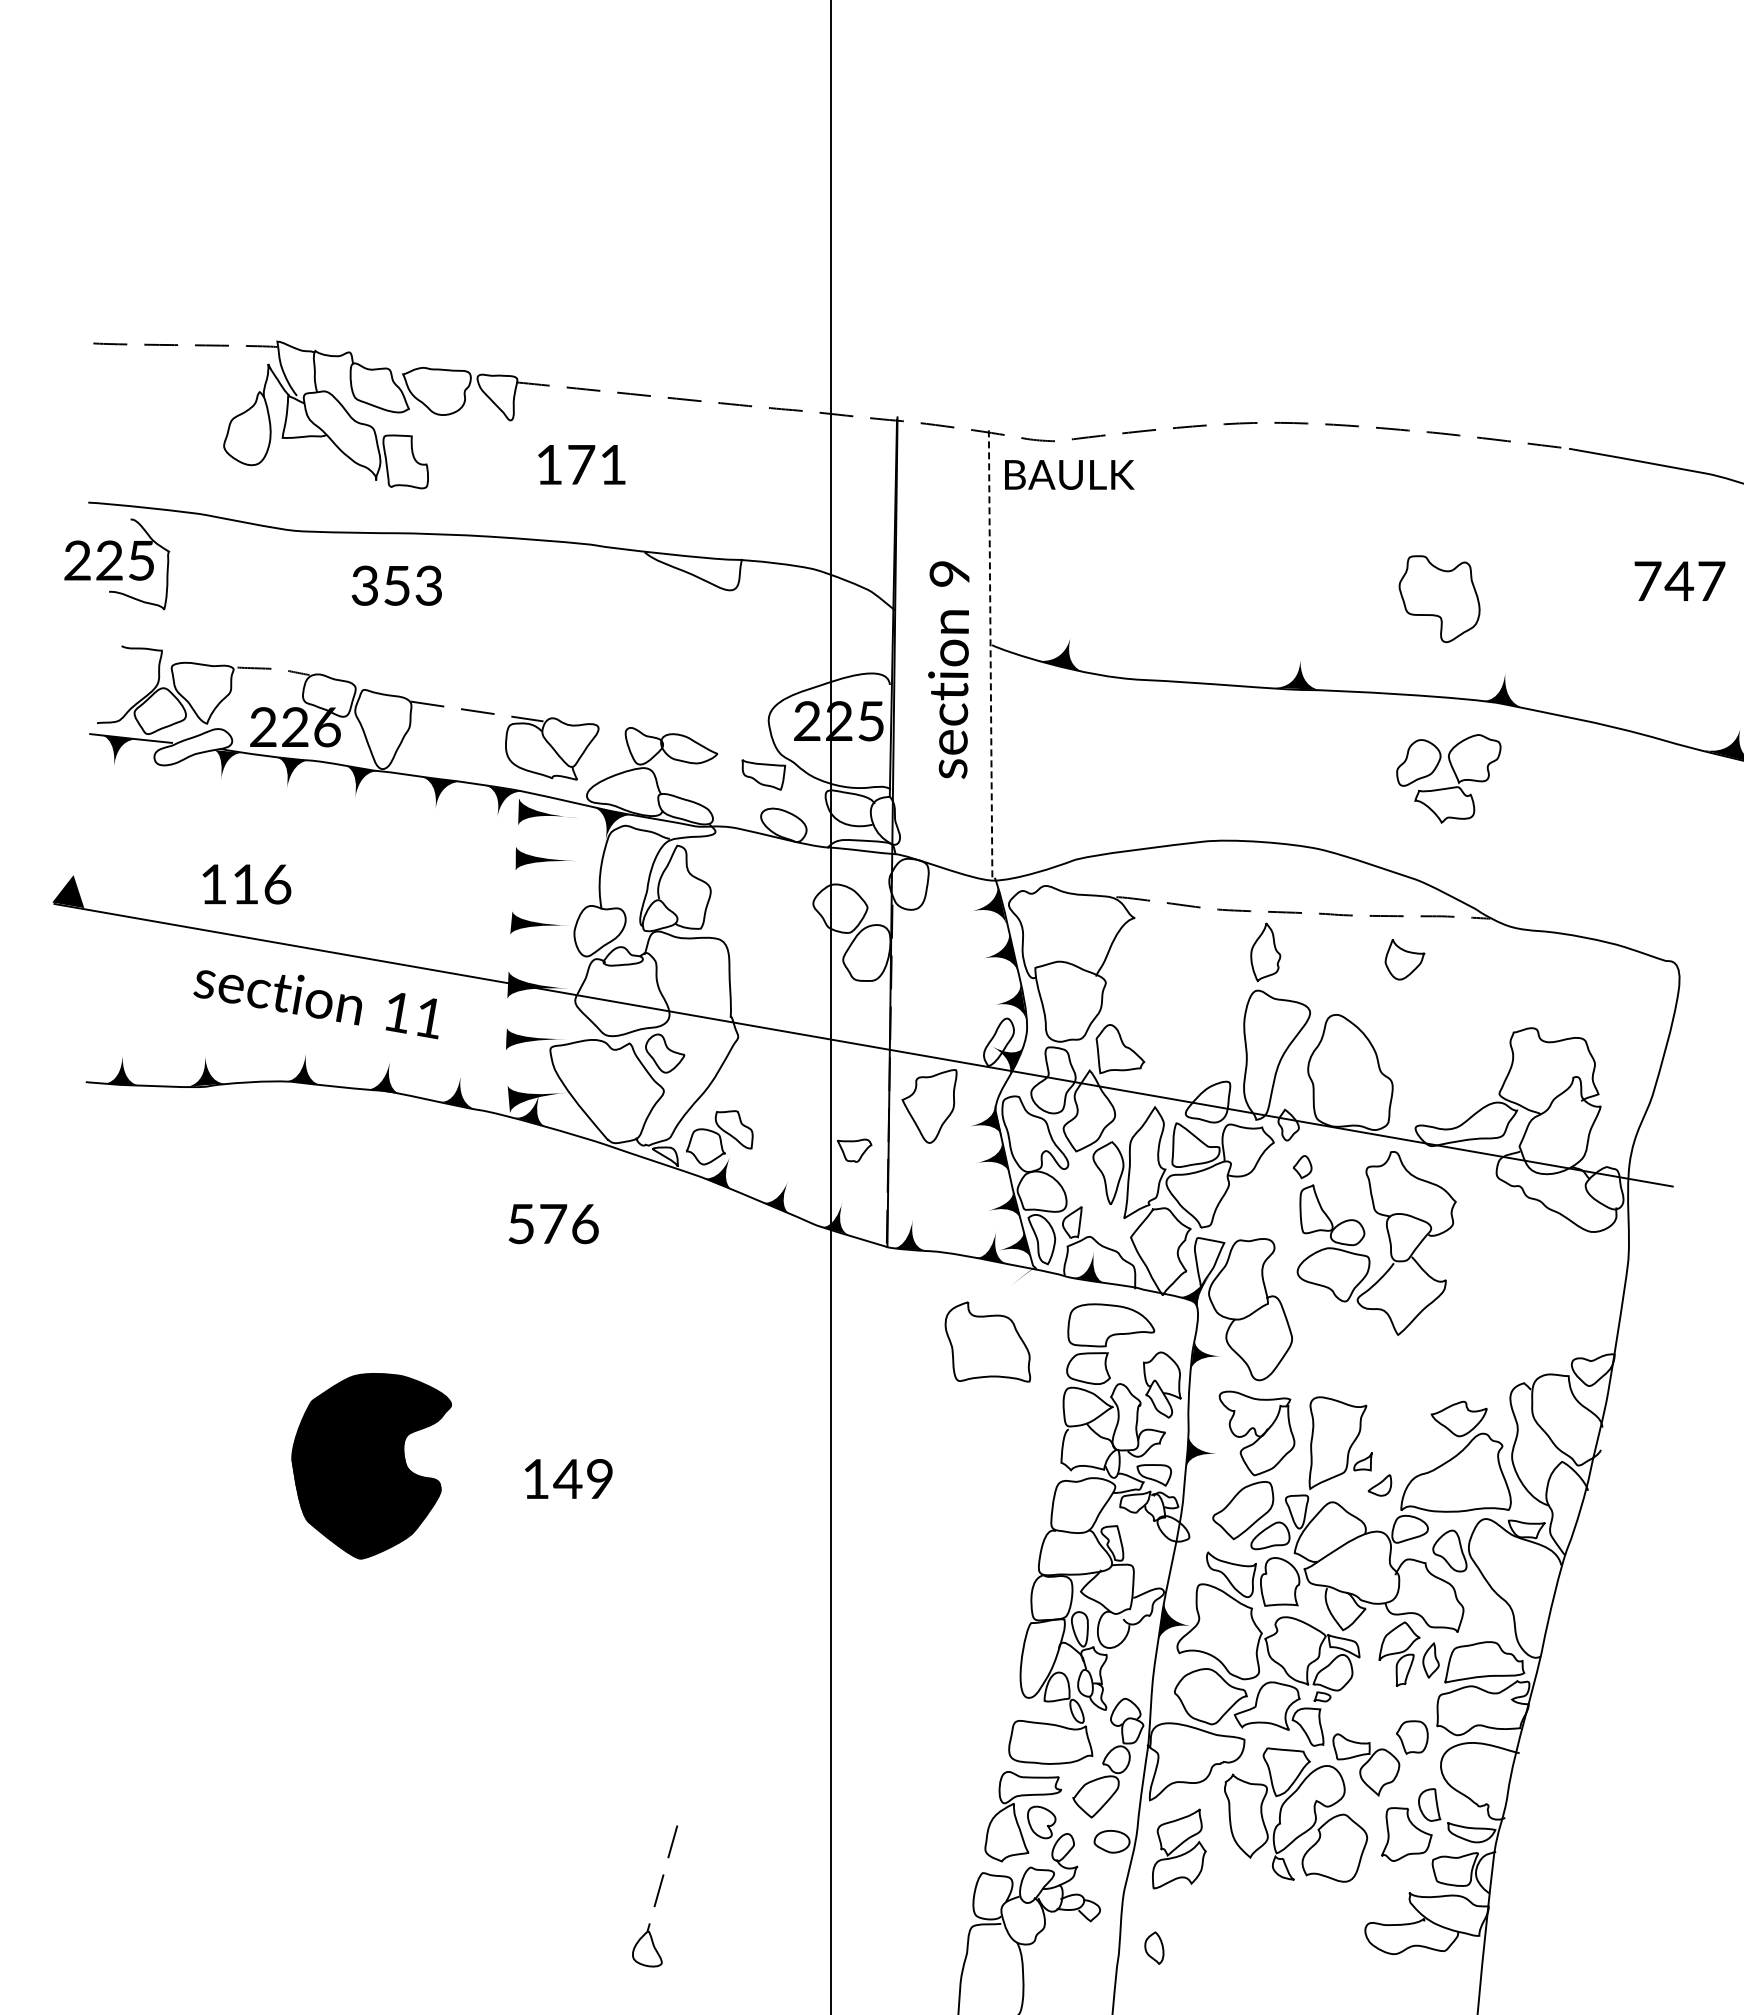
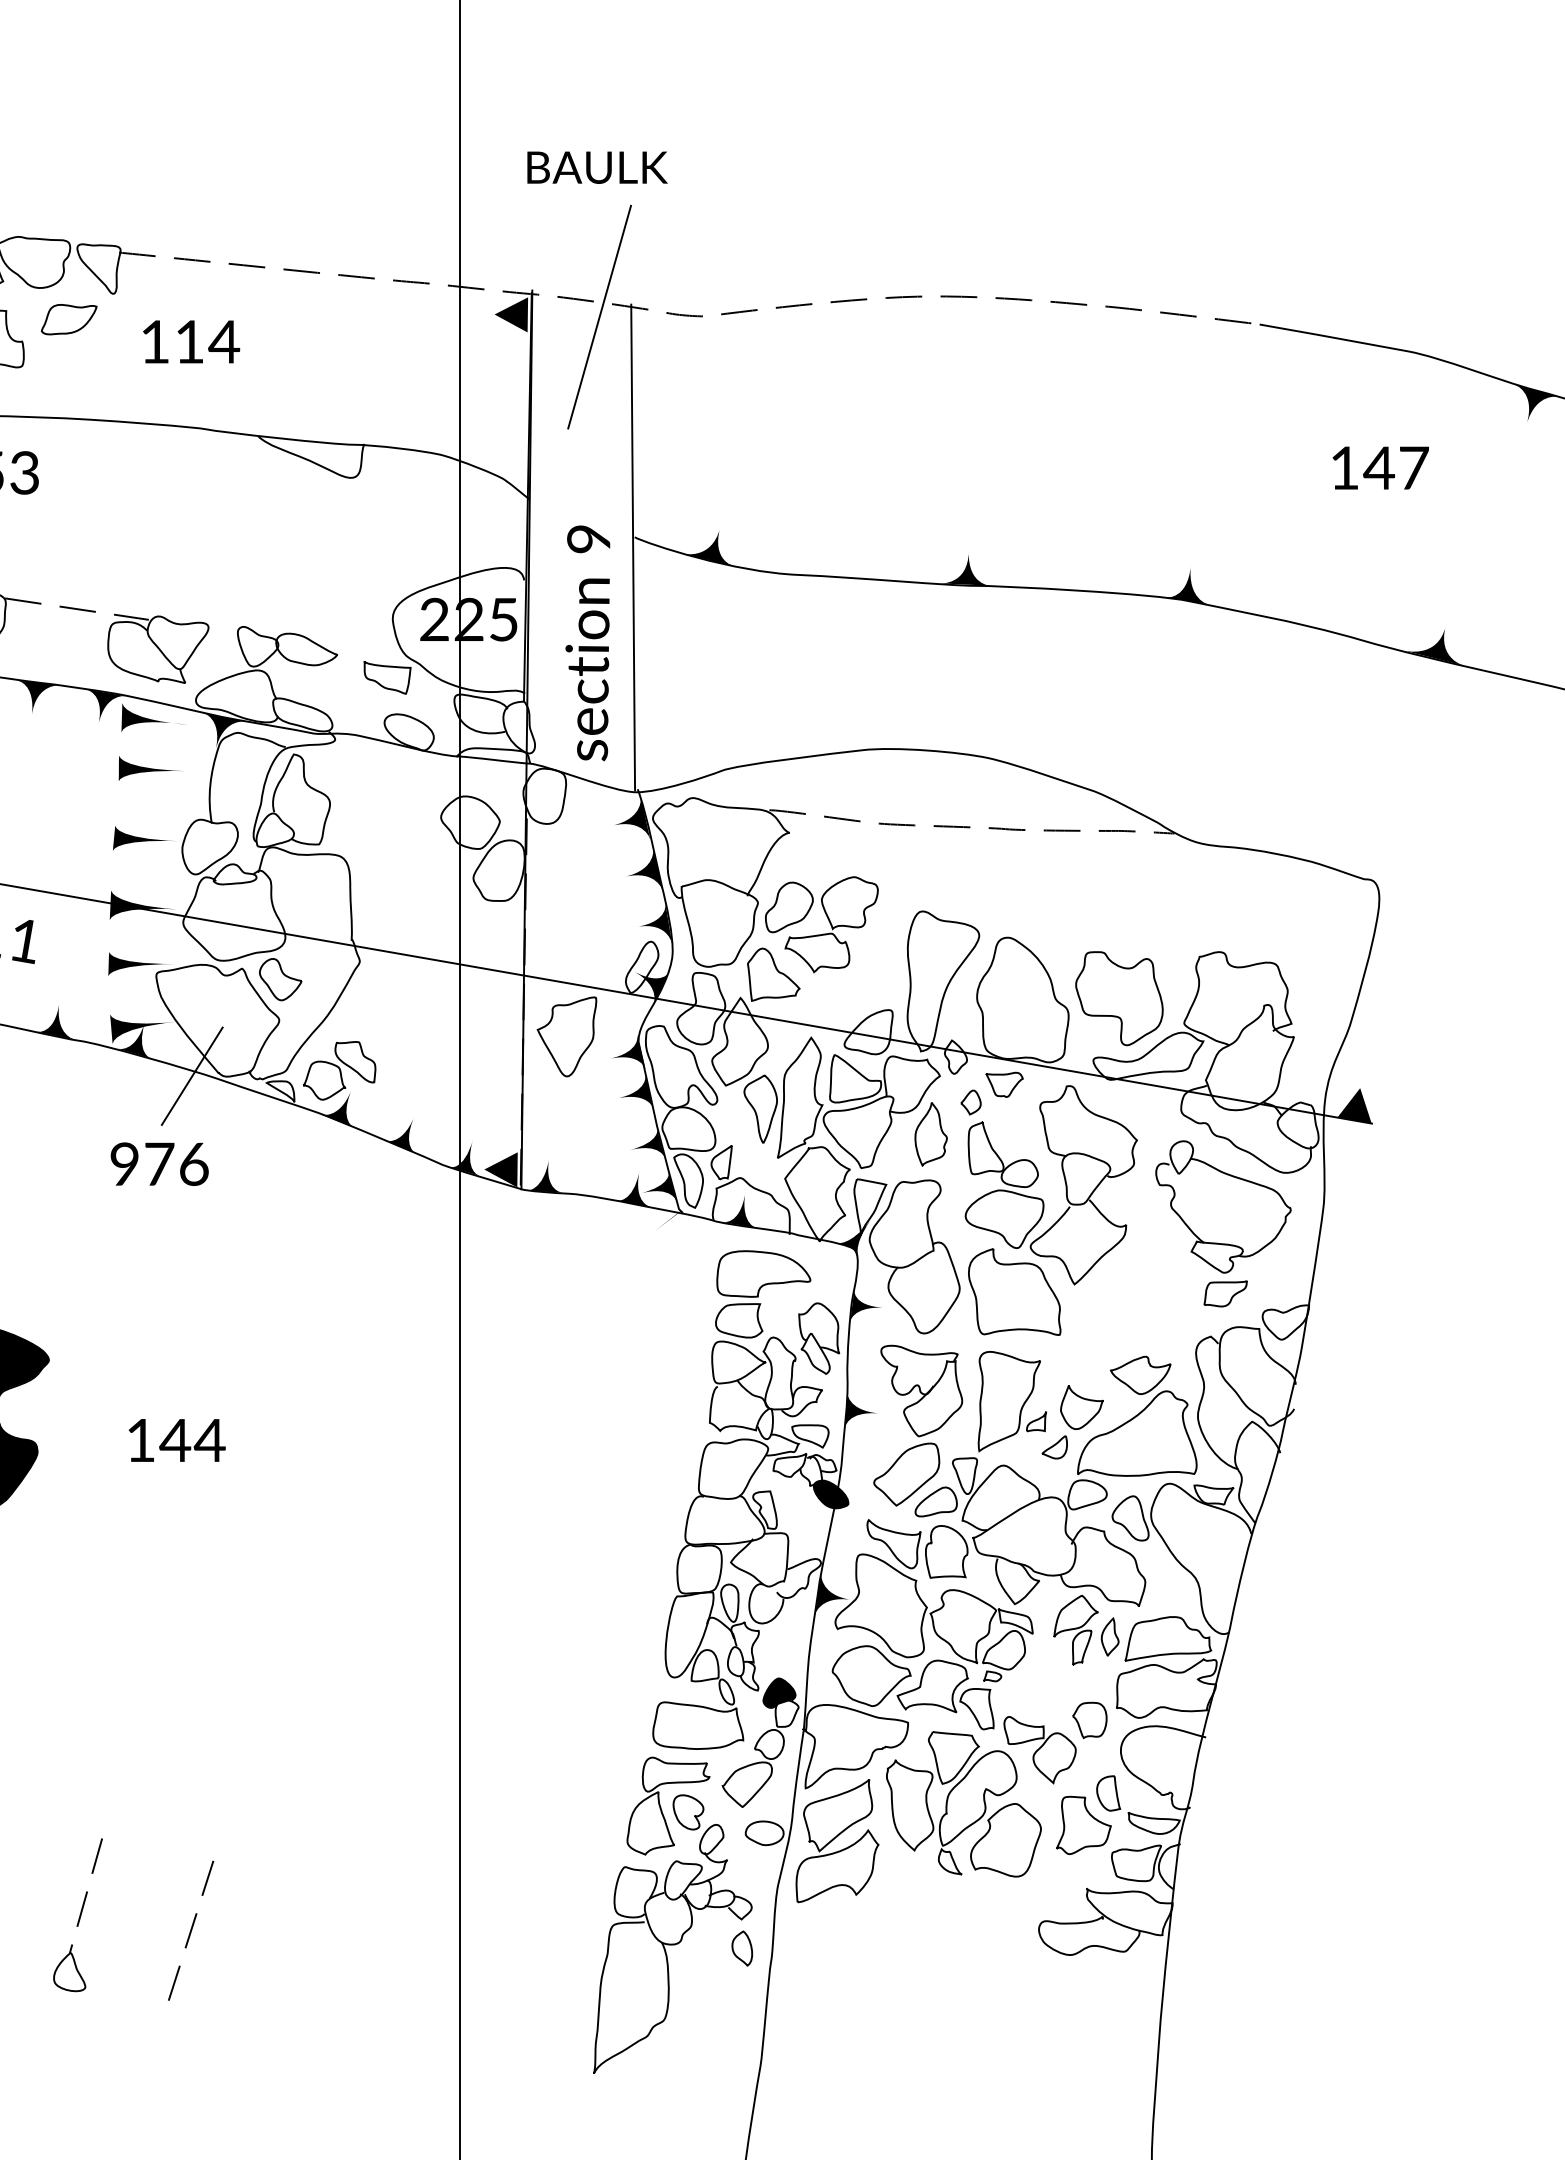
fill: (877, 439) -> (510, 314), added
line: (959, 441) -> (599, 316), added
part: (469, 443) -> (68, 318), added
text: (597, 464) -> (207, 341), 171 -> 114
text: (1069, 474) -> (597, 167), moved
text: (1647, 580) -> (1344, 467), 747 -> 147
part: (1439, 599) -> (1119, 999), moved
line: (990, 655) -> (633, 548), dashed -> solid
text: (948, 669) -> (587, 642), moved
part: (1455, 777) -> (829, 923), moved
part: (1265, 952) -> (930, 1134), moved
part: (1404, 959) -> (1081, 1407), moved
line: (583, 1142) -> (192, 1075), added
part: (854, 1150) -> (1004, 1084), moved
fill: (1656, 1169) -> (1354, 1105), added
text: (520, 1223) -> (123, 1163), 576 -> 976
fill: (868, 1229) -> (500, 1170), added
part: (1533, 1296) -> (1221, 1242), added
part: (987, 1341) -> (1014, 1291), moved
text: (599, 1478) -> (209, 1439), 149 -> 144
fill: (1173, 1528) -> (831, 1494), added
fill: (1125, 1711) -> (779, 1692), added
part: (1179, 1848) -> (837, 1840), size x1.43
part: (655, 1896) -> (78, 1915), moved
line: (582, 1931) -> (191, 1930), added
part: (1154, 1947) -> (742, 1947), moved

